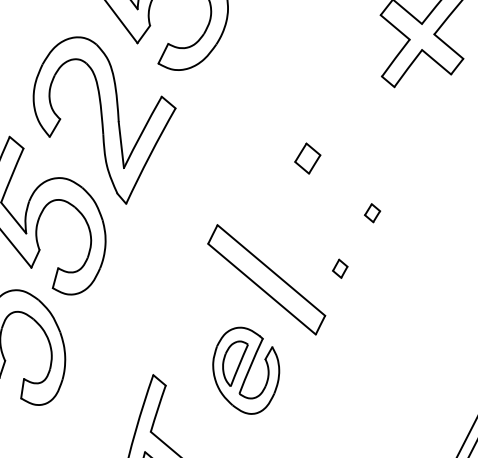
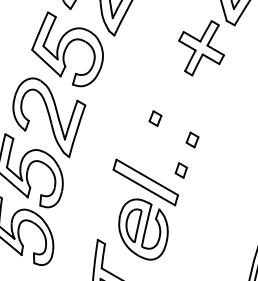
part: (372, 212) -> (192, 139), size x1.67
part: (340, 268) -> (181, 170), size x1.67
part: (245, 370) -> (143, 229), size x1.43

